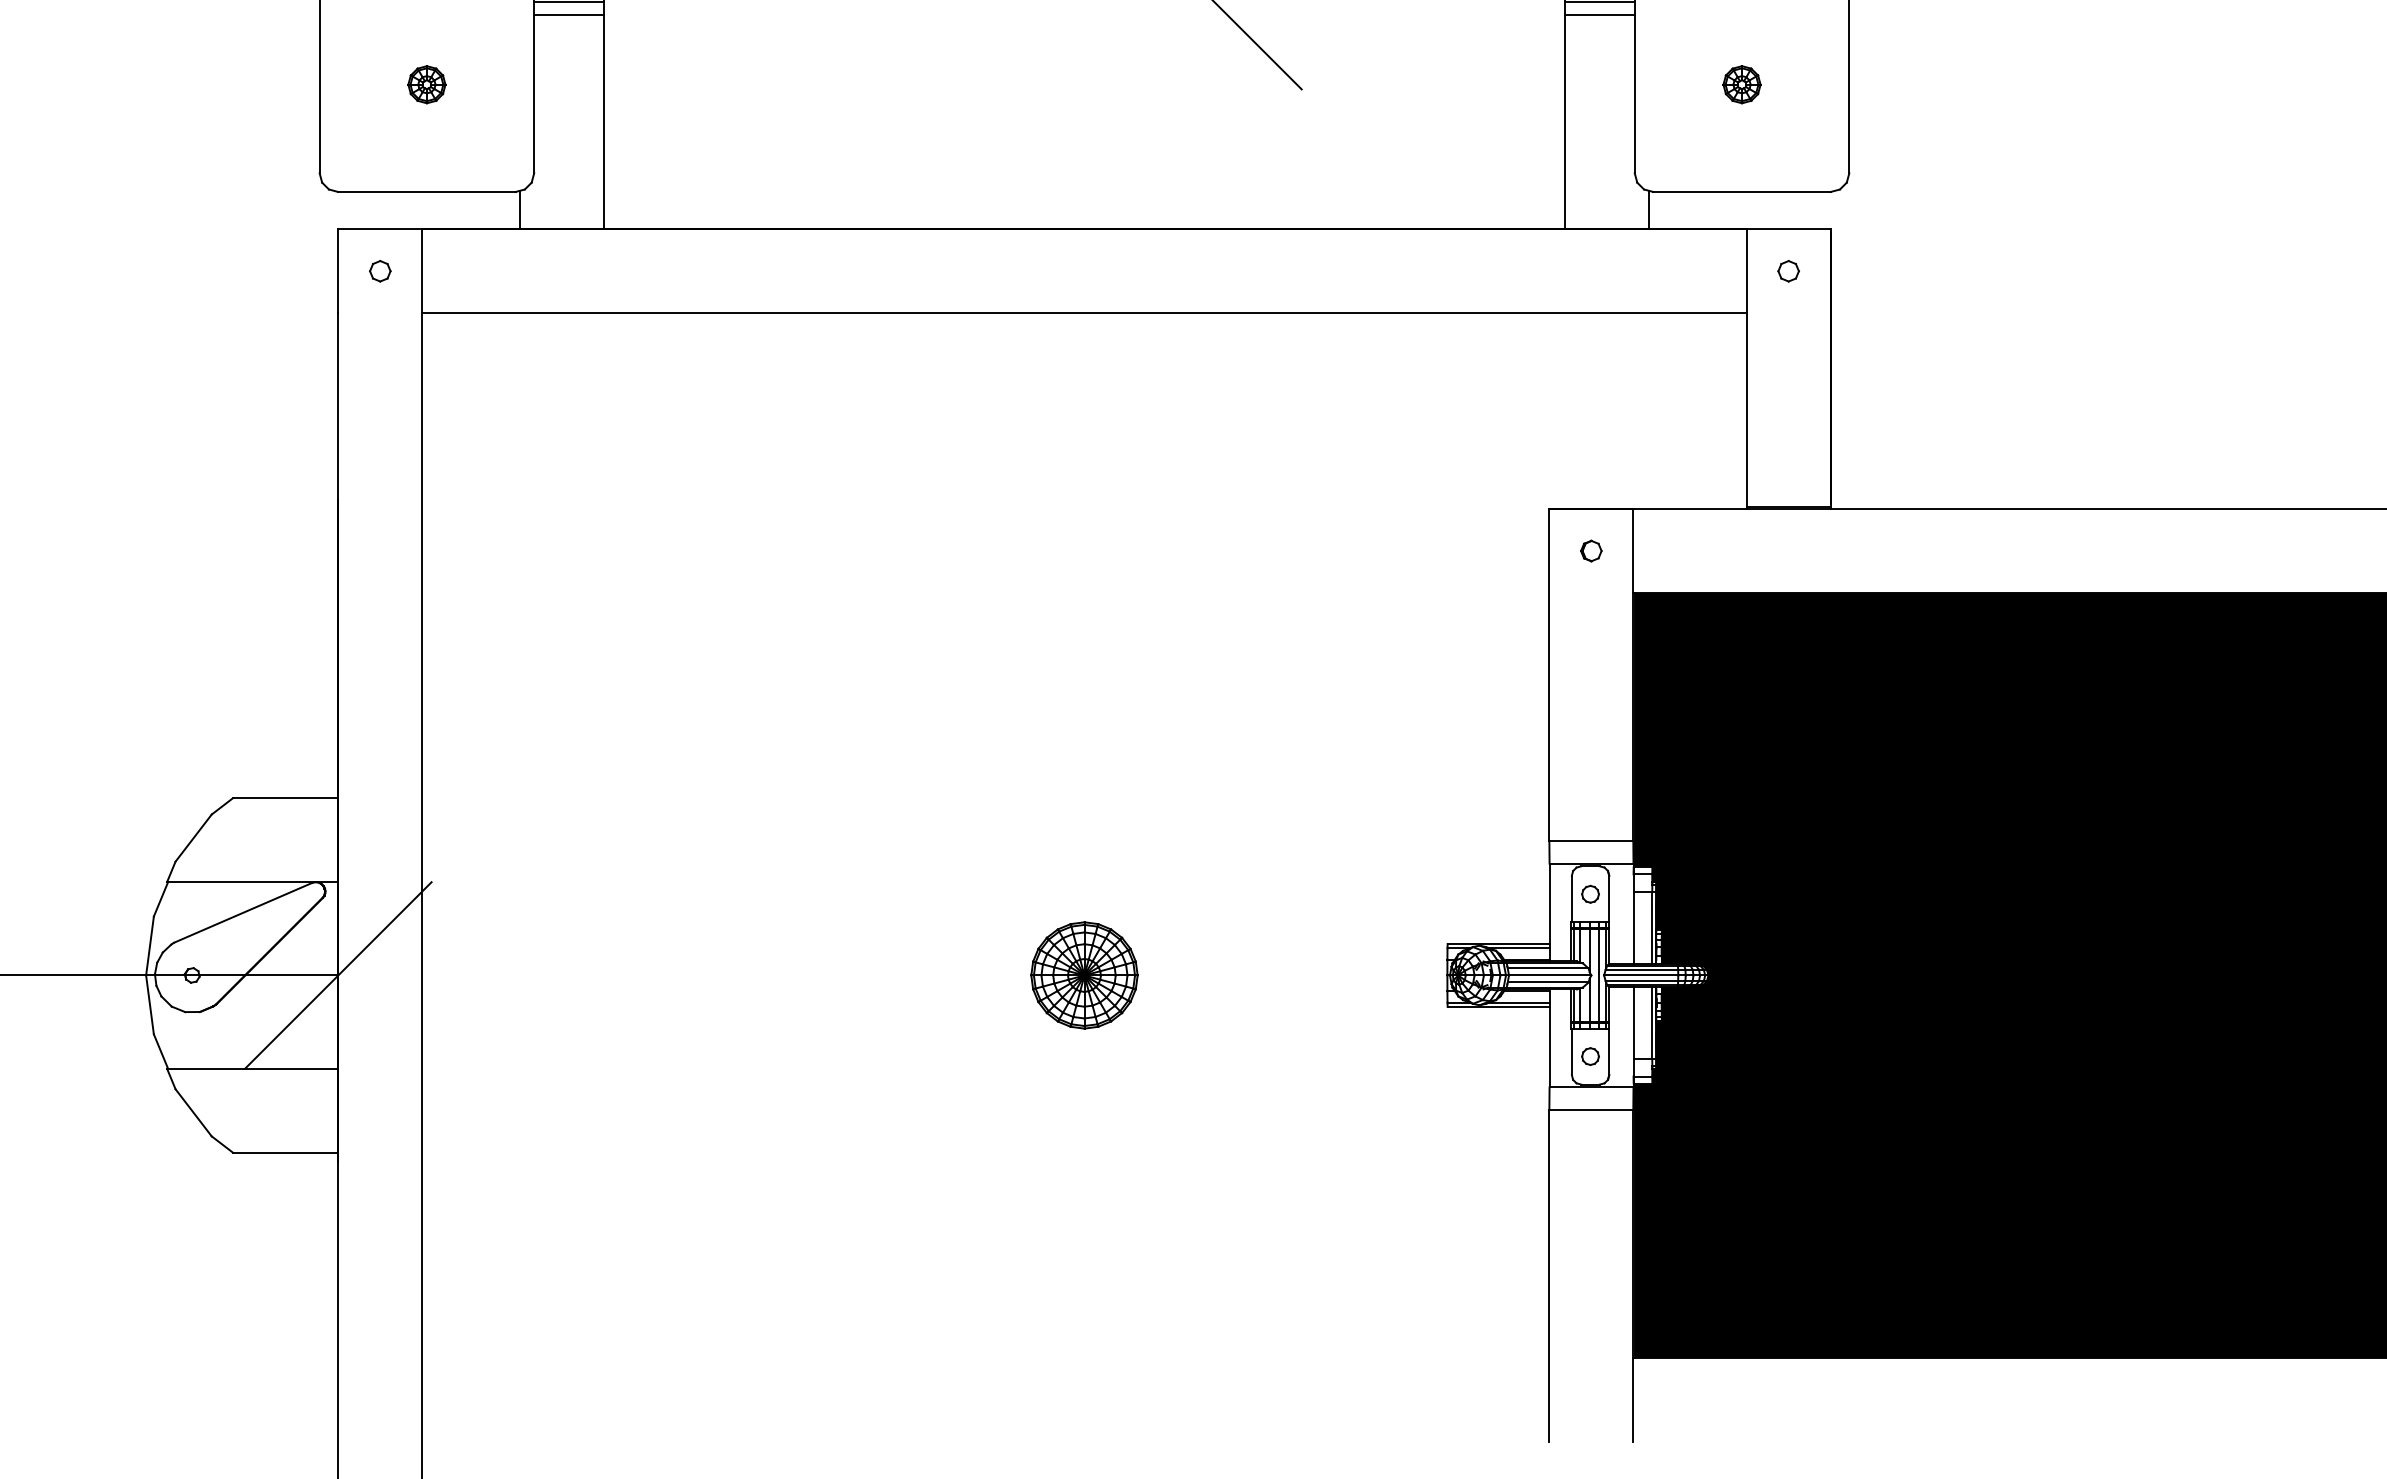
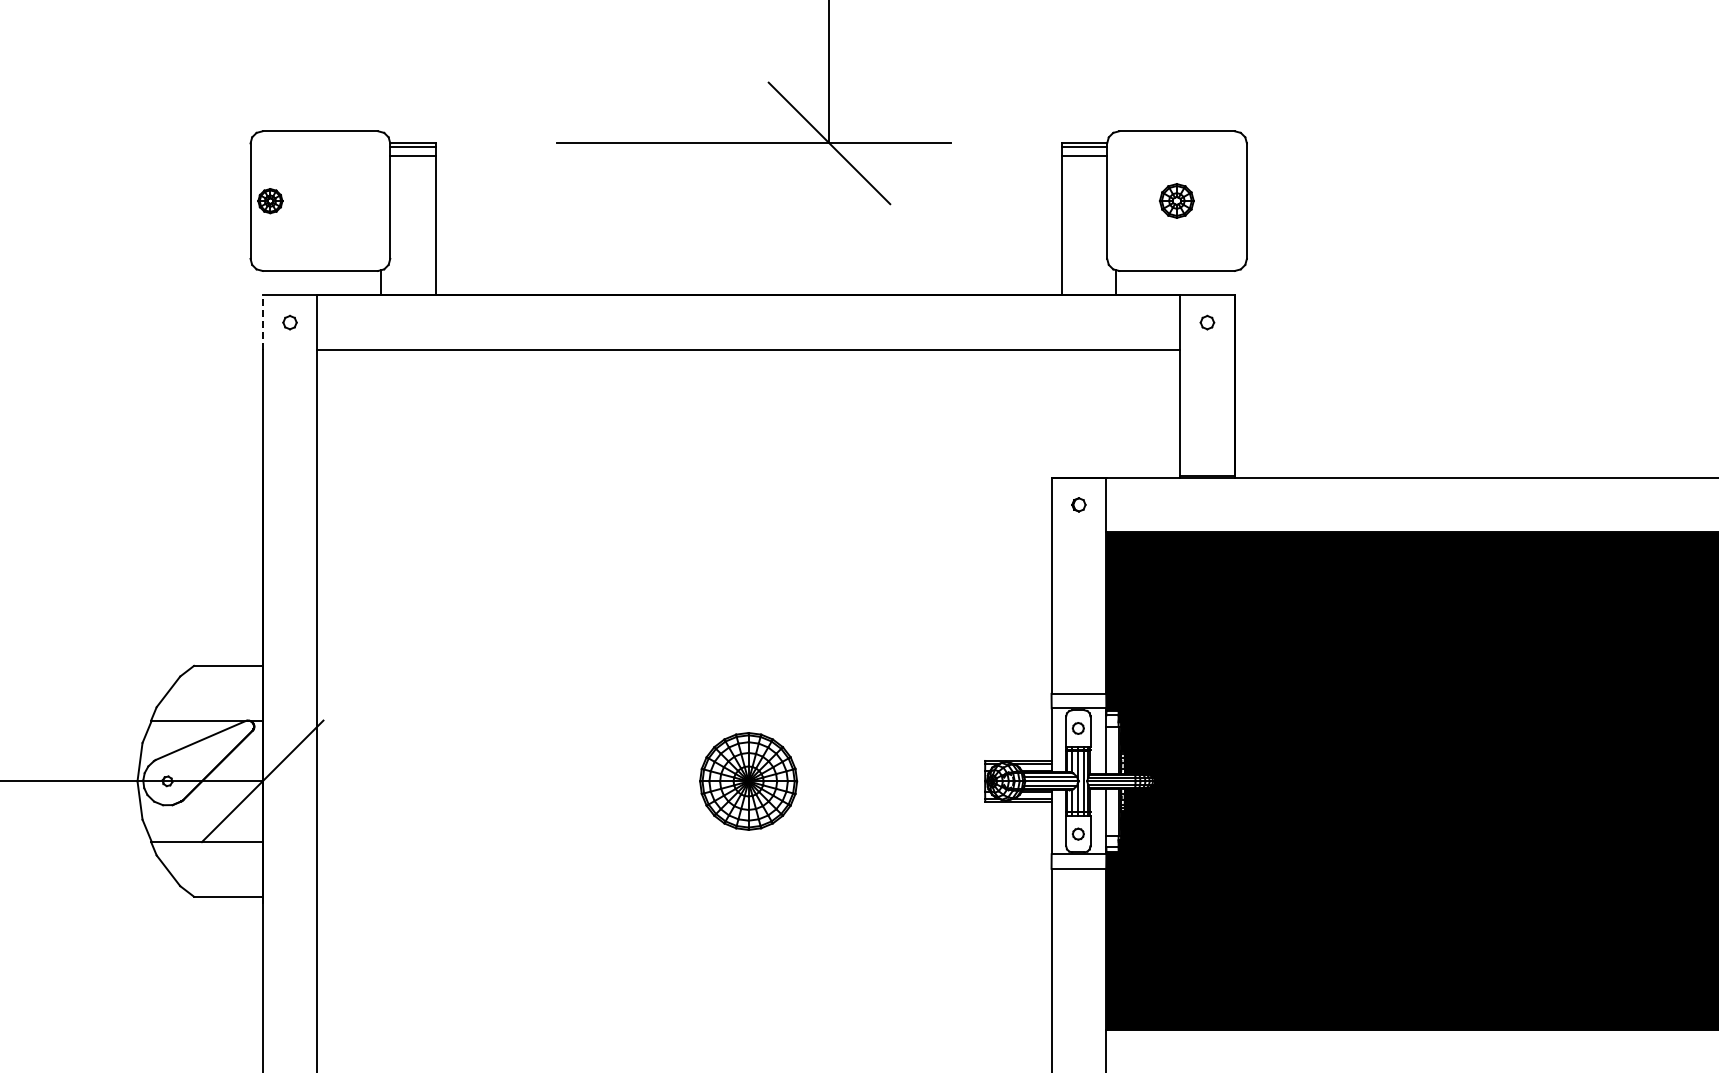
part: (427, 85) -> (270, 201), moved
part: (1742, 85) -> (1177, 201), size x1.4
line: (338, 271) -> (262, 322), solid -> dashed
part: (1084, 974) -> (748, 780), size x1.4

